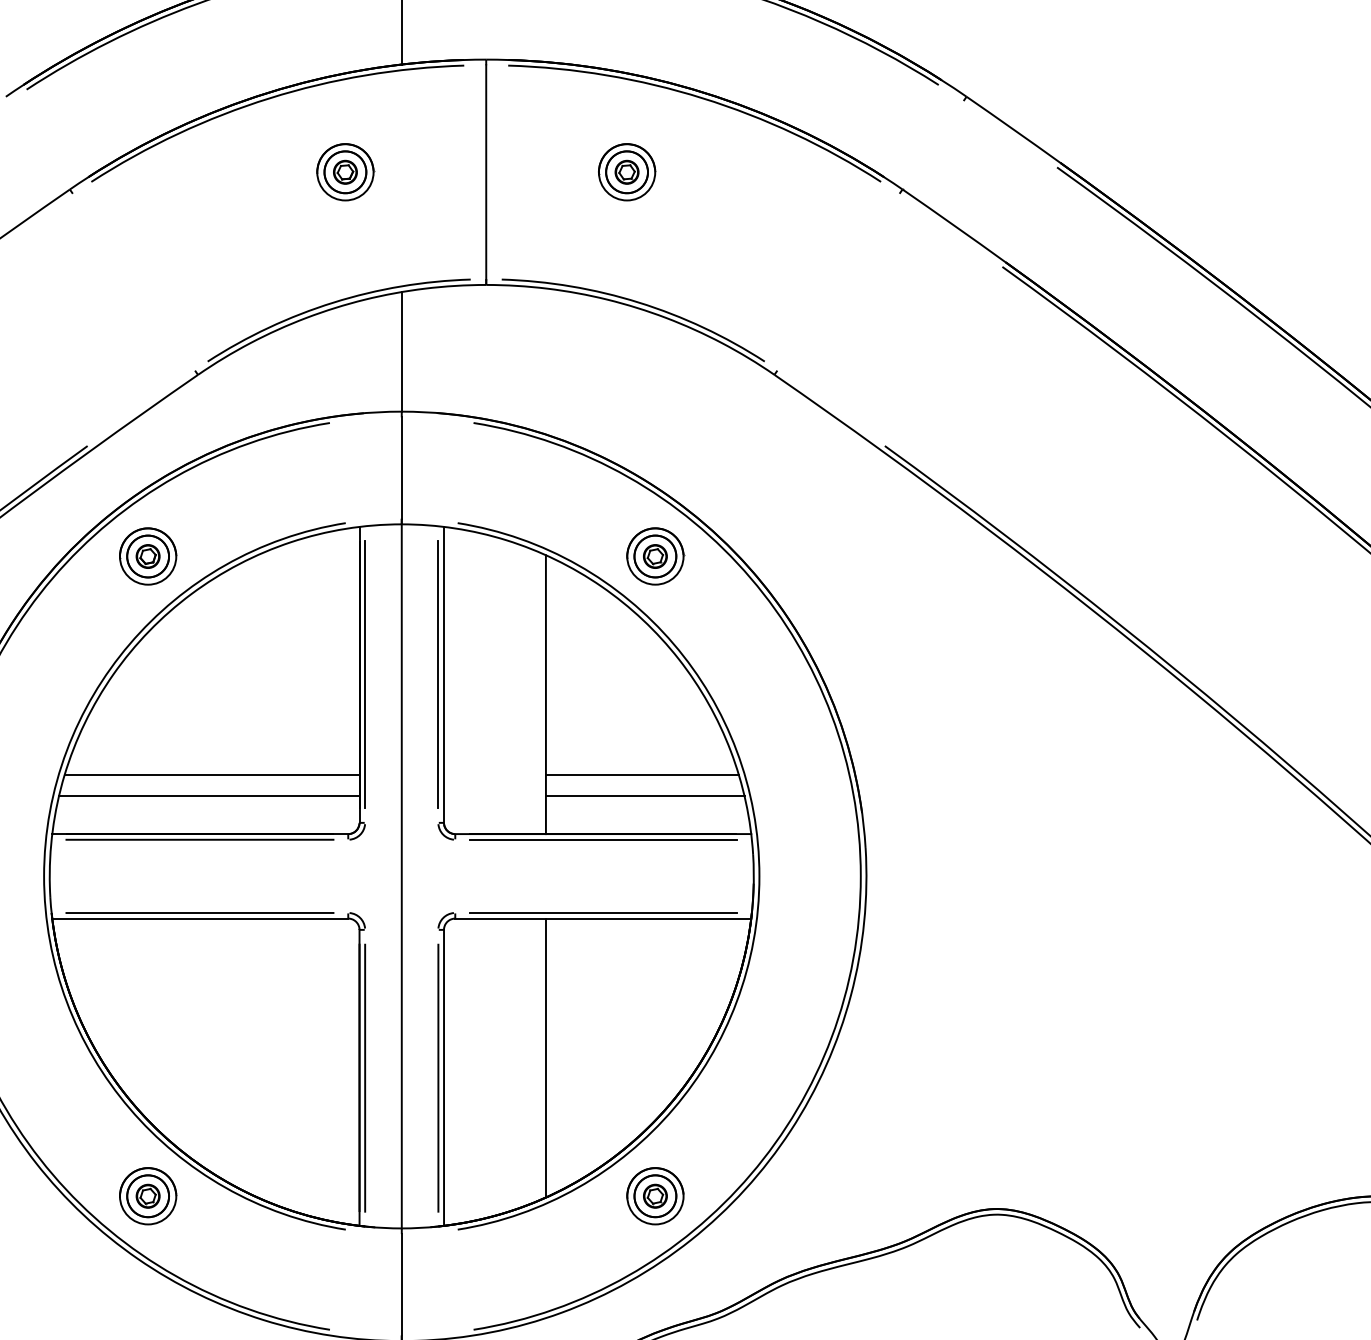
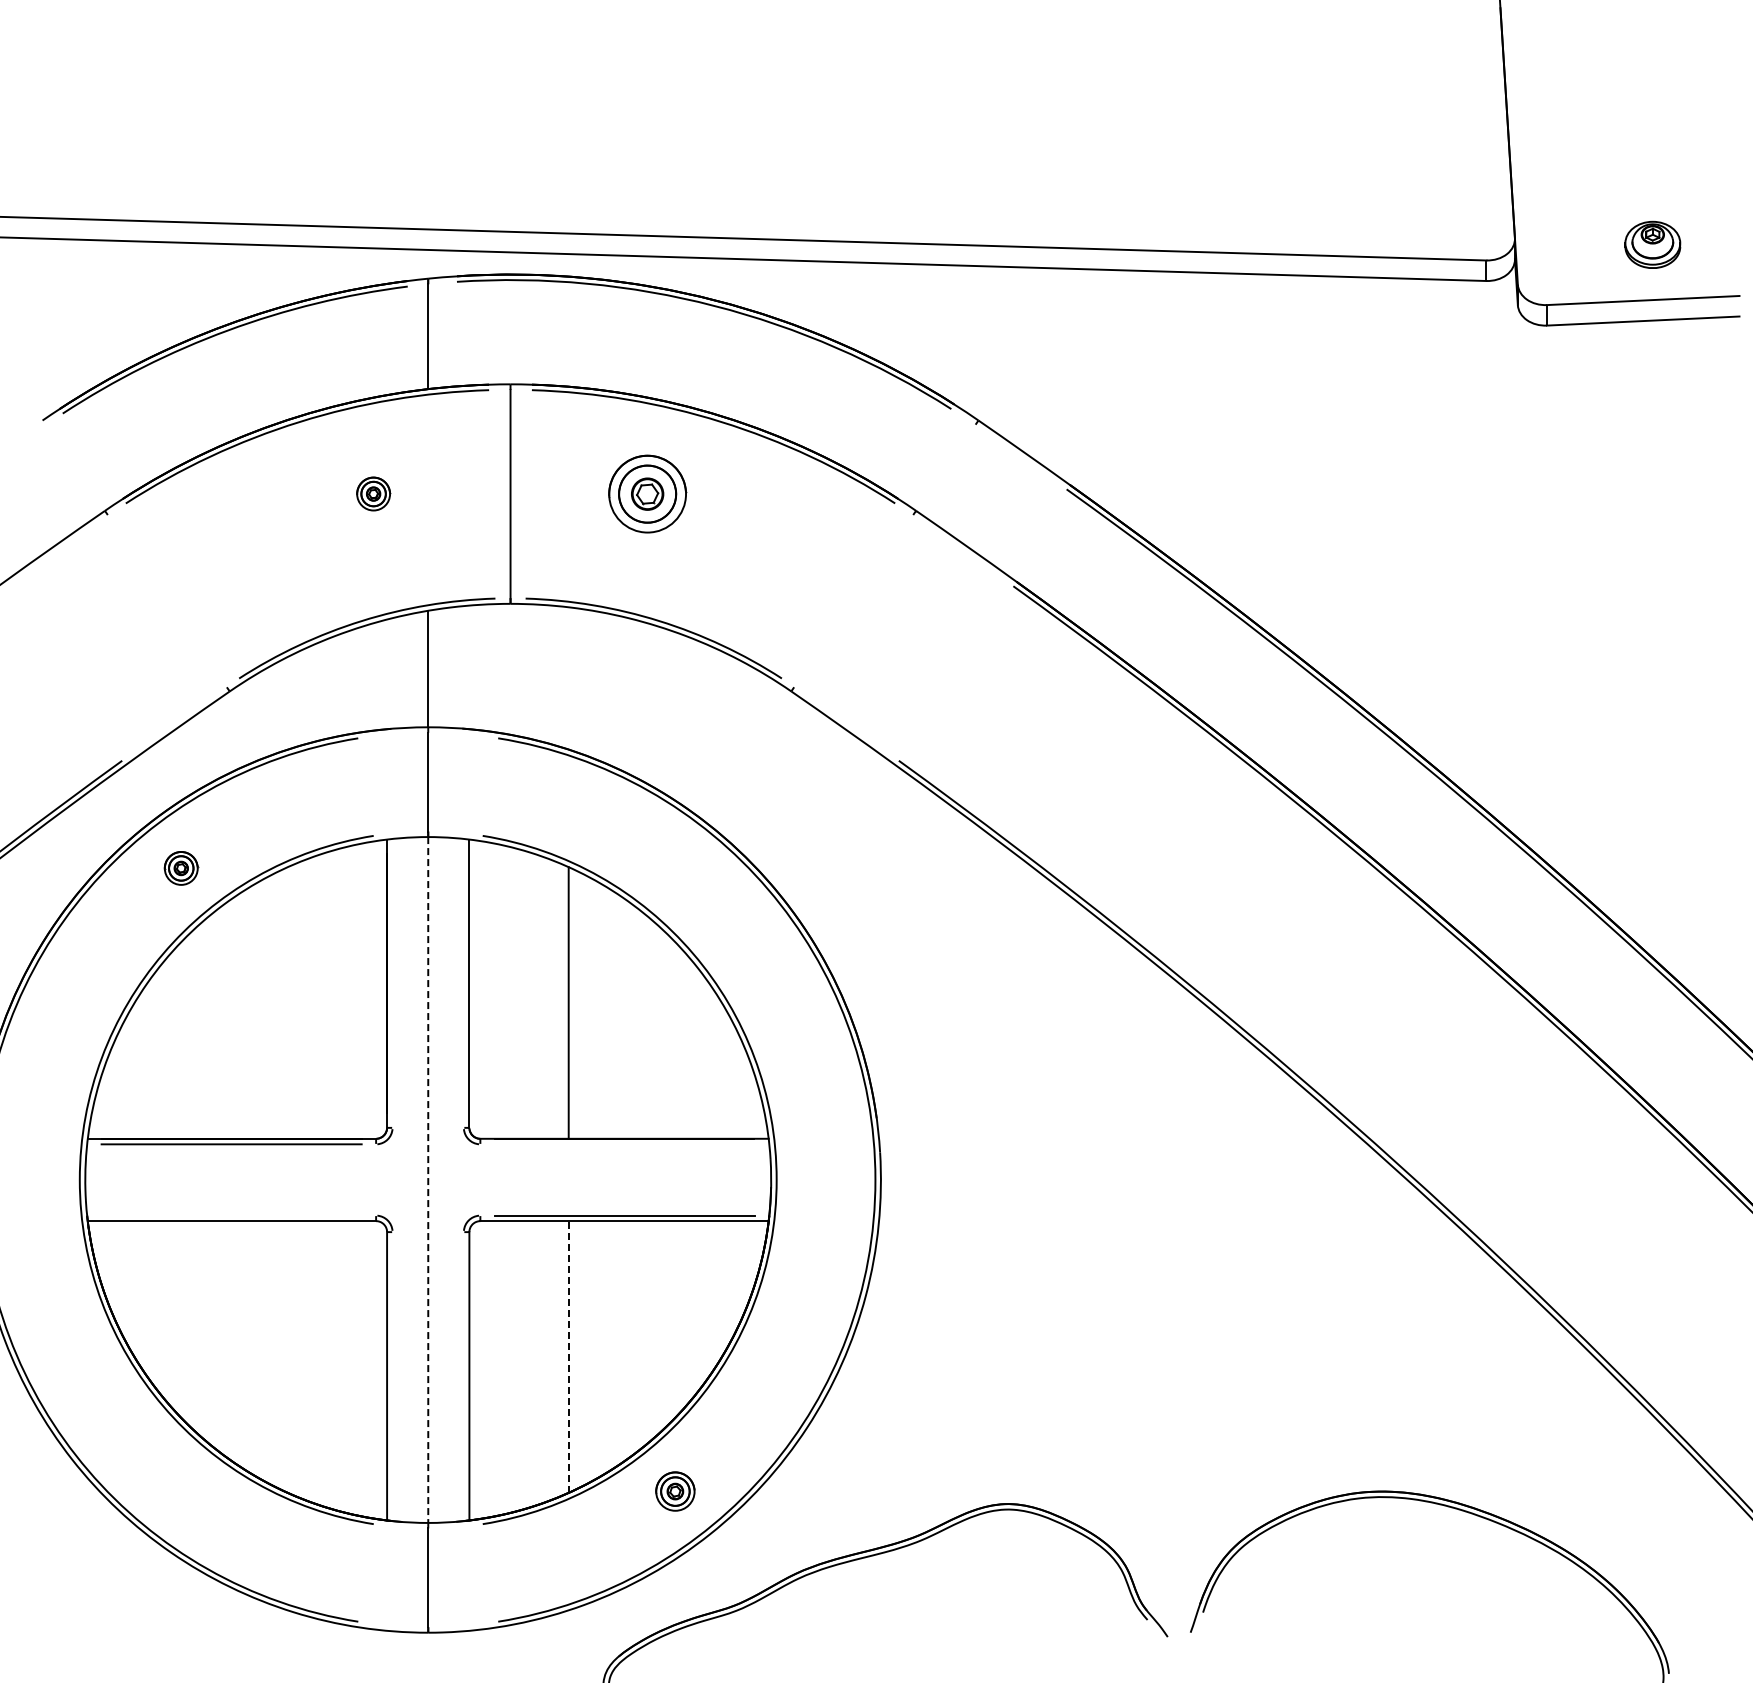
part: (345, 171) -> (373, 493), size x0.6
part: (626, 171) -> (647, 493), size x1.4
part: (148, 556) -> (181, 868), size x0.6
part: (655, 556) -> (675, 868), removed
line: (365, 674) -> (392, 983), removed
line: (437, 674) -> (463, 983), removed
line: (212, 775) -> (243, 1081), removed
line: (642, 775) -> (662, 1081), removed
line: (209, 795) -> (240, 1101), removed
line: (645, 795) -> (665, 1101), removed
line: (603, 839) -> (624, 1144), removed
line: (402, 876) -> (428, 1180), solid -> dashed
line: (199, 912) -> (231, 1215), removed
line: (545, 1057) -> (568, 1356), solid -> dashed
line: (359, 1078) -> (387, 1376), removed
line: (365, 1078) -> (392, 1376), removed
line: (437, 1078) -> (463, 1376), removed
part: (148, 1196) -> (181, 1491), removed
part: (655, 1196) -> (675, 1491), size x0.7

